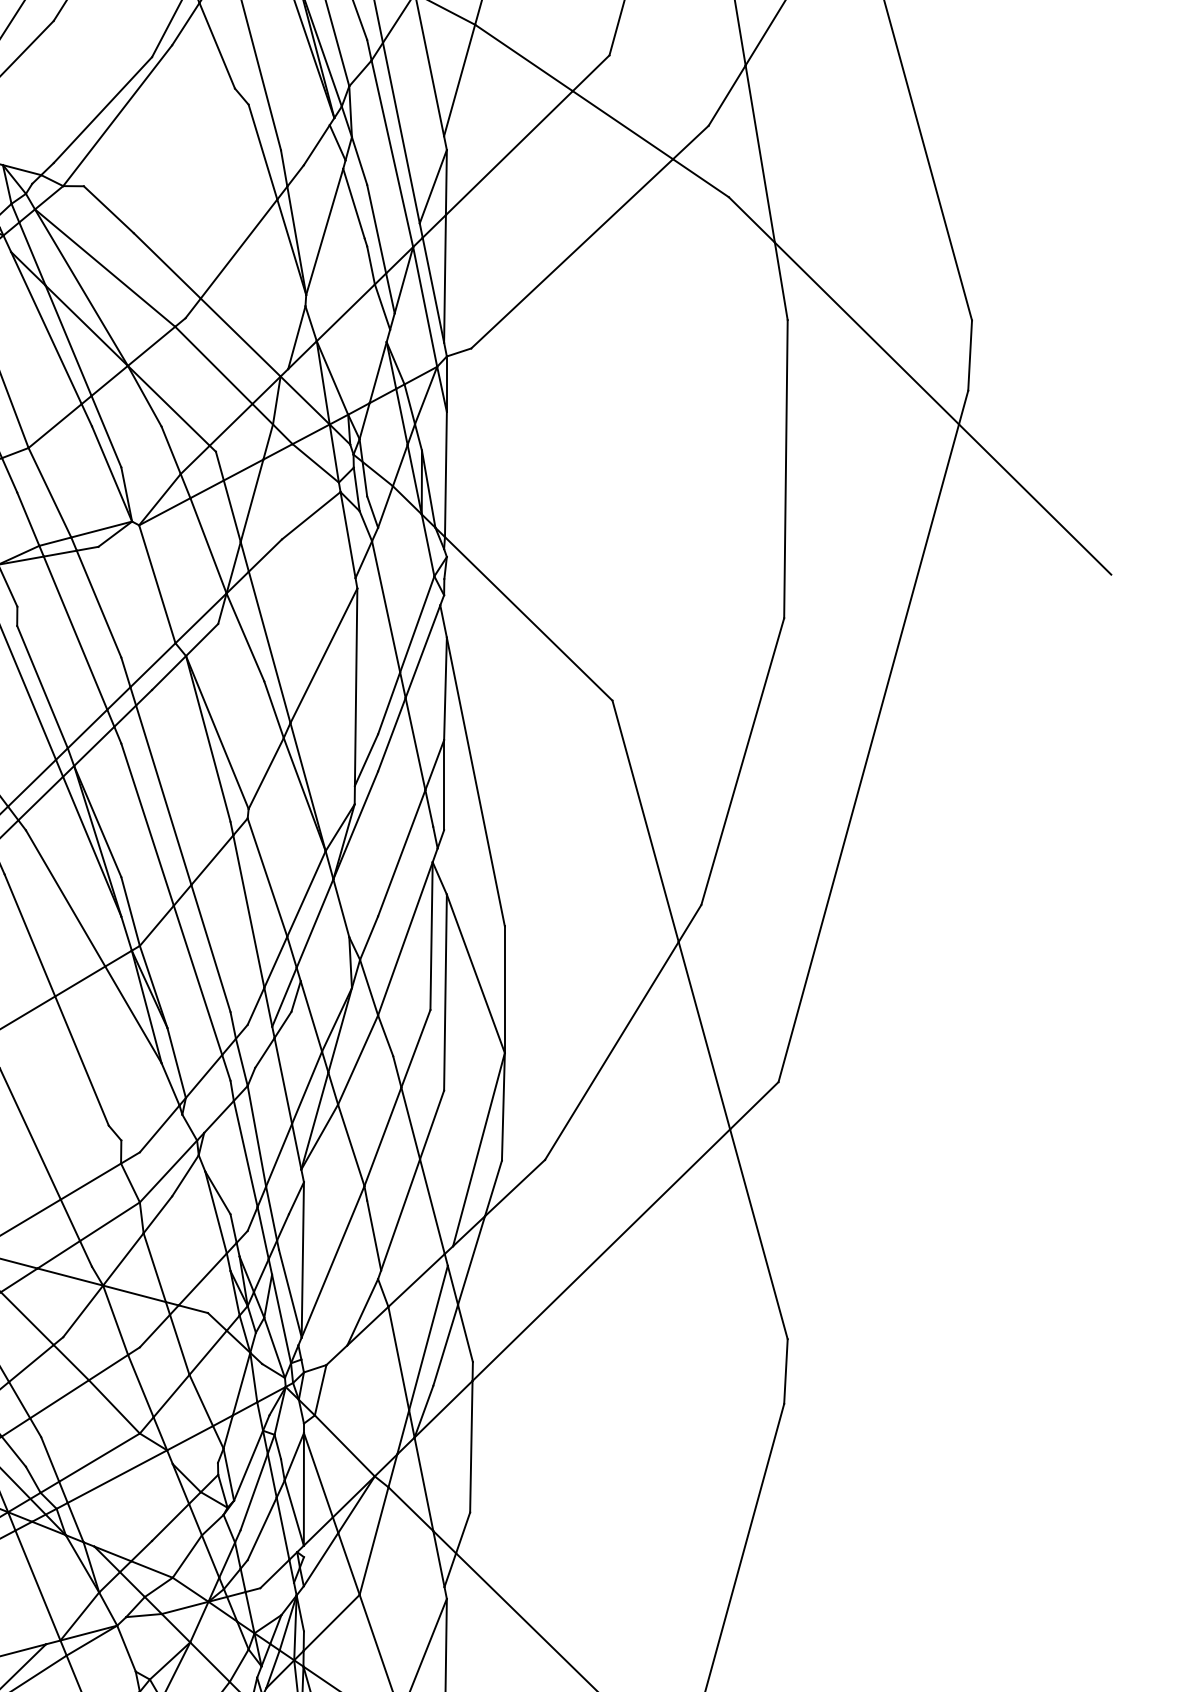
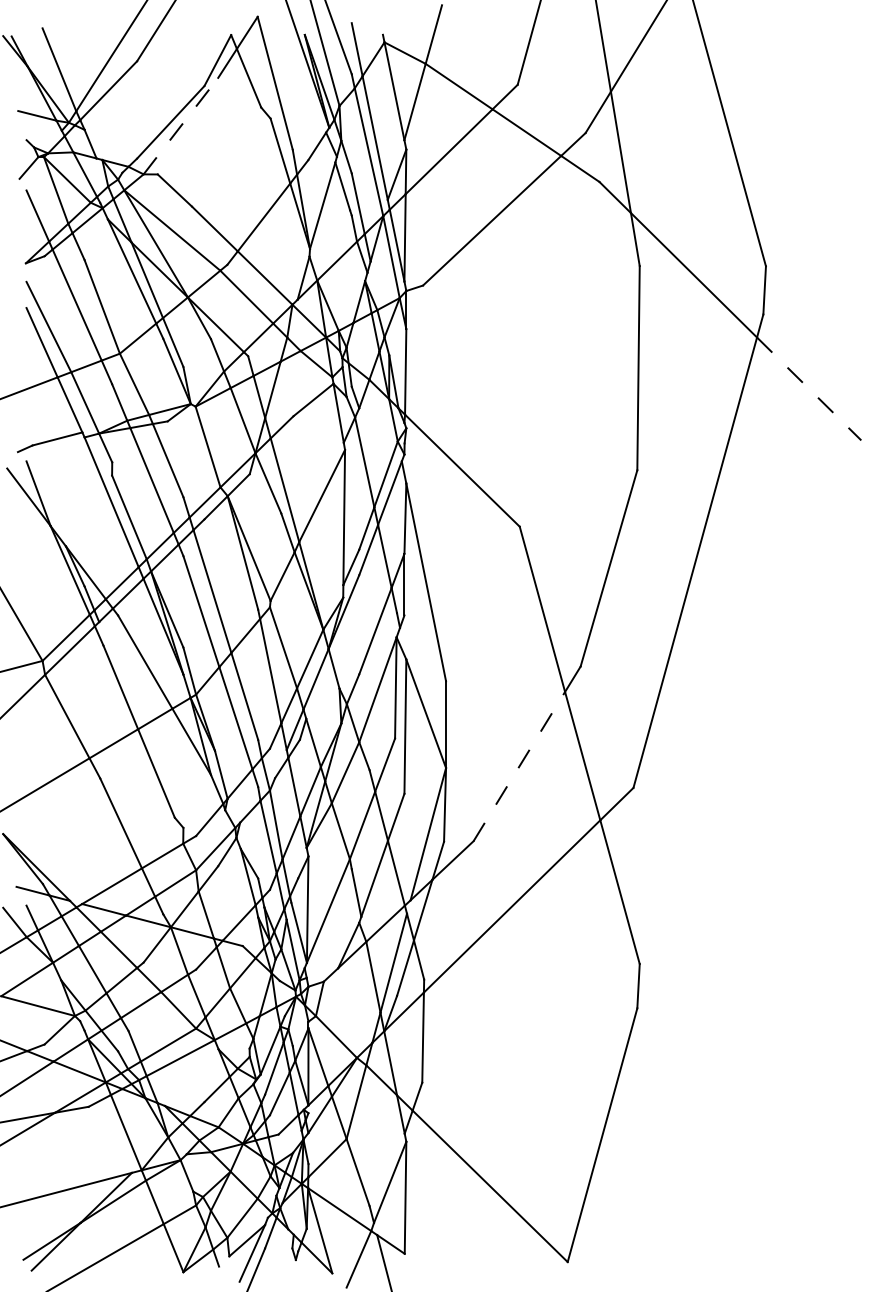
line: (117, 116) -> (180, 126), solid -> dashed
line: (1035, 500) -> (809, 389), solid -> dashed
line: (612, 1050) -> (519, 766), solid -> dashed

